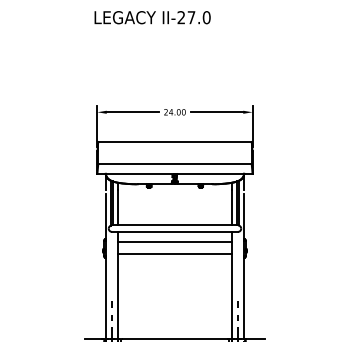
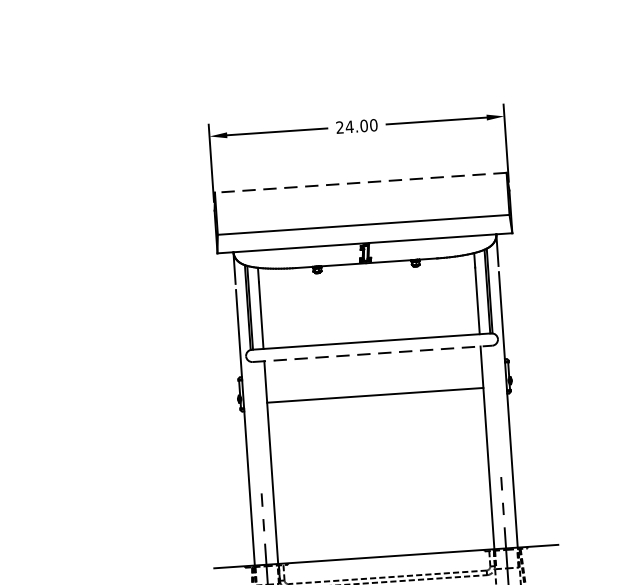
line: (175, 141) -> (361, 181), solid -> dashed
line: (175, 231) -> (373, 352), solid -> dashed
line: (174, 241) -> (372, 372), removed

